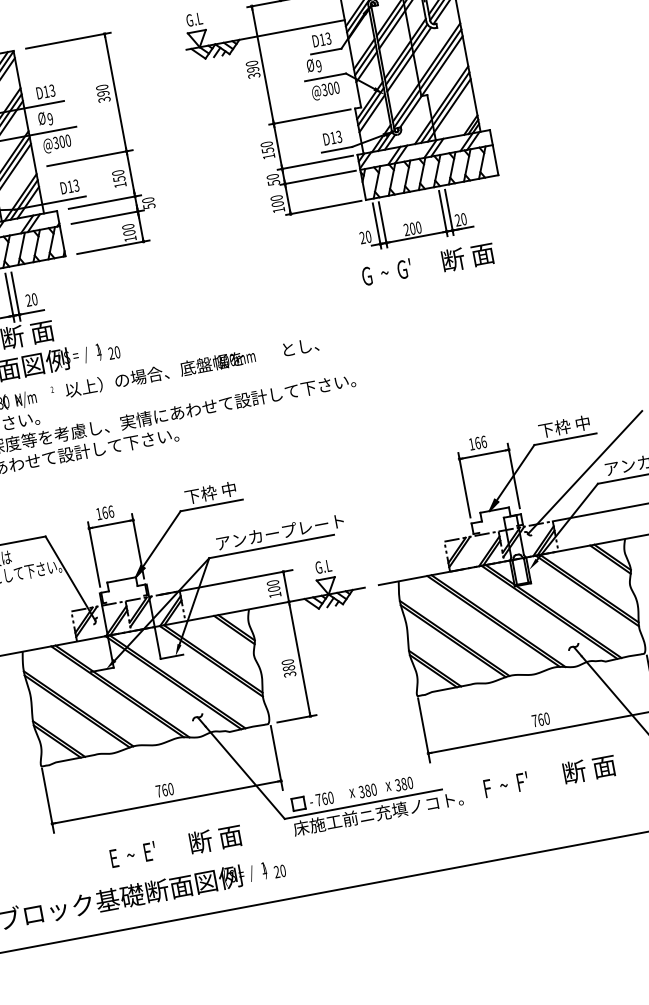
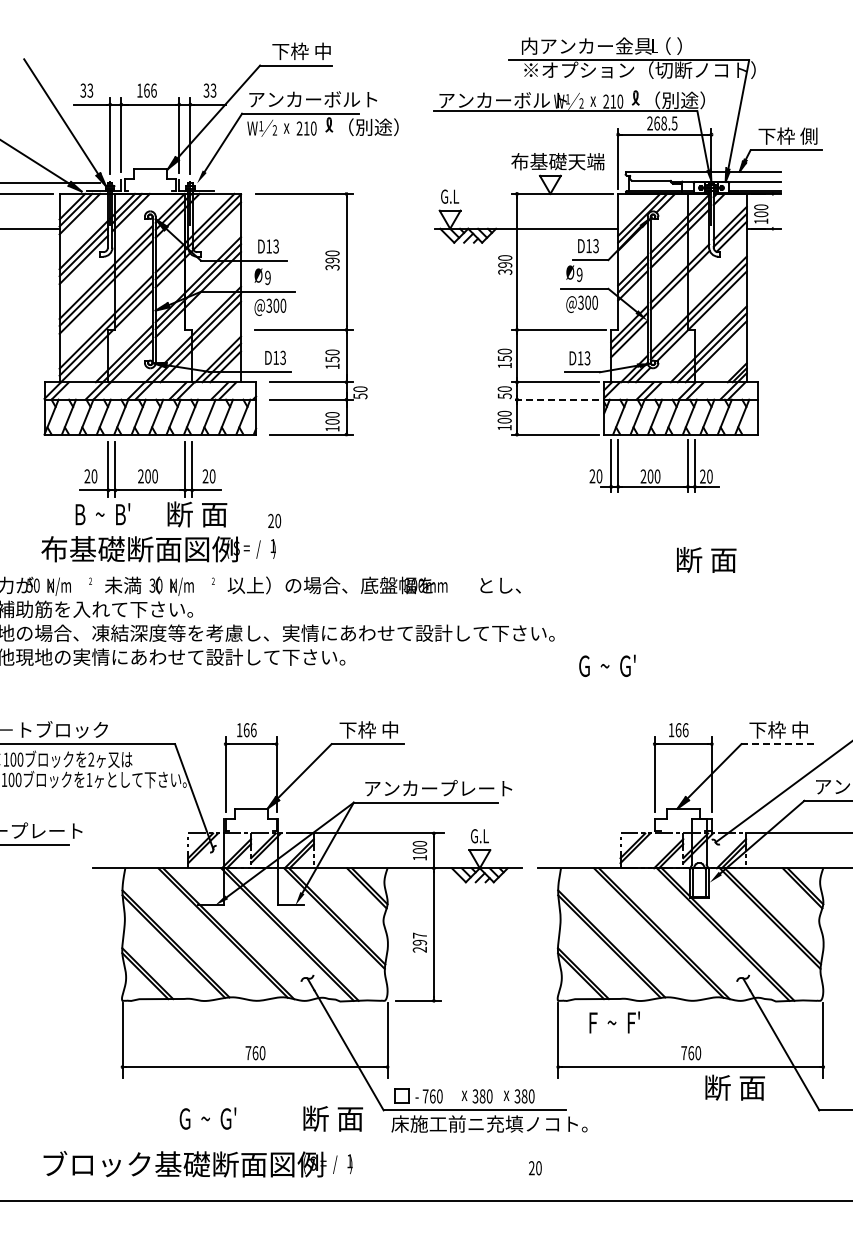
line: (408, 59) -> (681, 286), removed
line: (318, 177) -> (555, 399), solid -> dashed
text: (467, 256) -> (706, 559), moved
text: (386, 271) -> (607, 665), moved
text: (114, 352) -> (274, 520), moved
line: (565, 439) -> (777, 744), solid -> dashed
text: (288, 668) -> (419, 942), 380 -> 297
text: (588, 769) -> (734, 1087), moved
text: (506, 784) -> (614, 1022), moved
text: (216, 839) -> (333, 1118), moved
text: (134, 854) -> (207, 1118), E  ~  E' -> G  ~  G'
text: (280, 871) -> (535, 1168), moved

